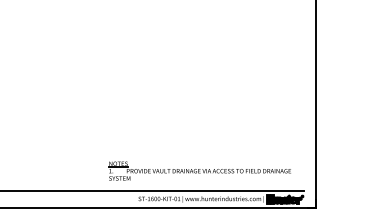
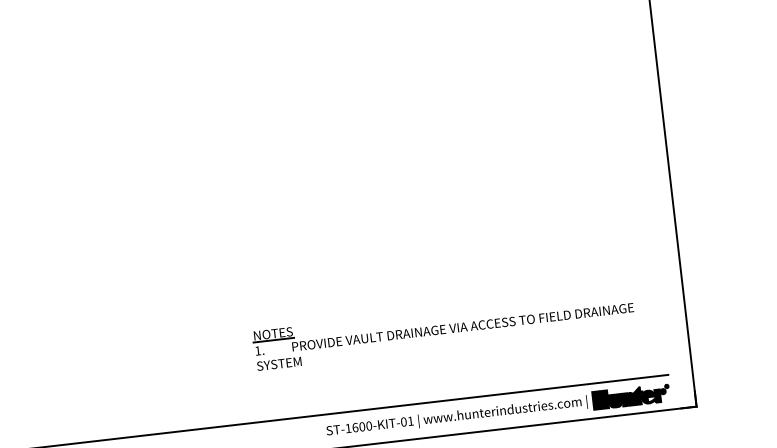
part: (199, 170) -> (443, 328), moved

